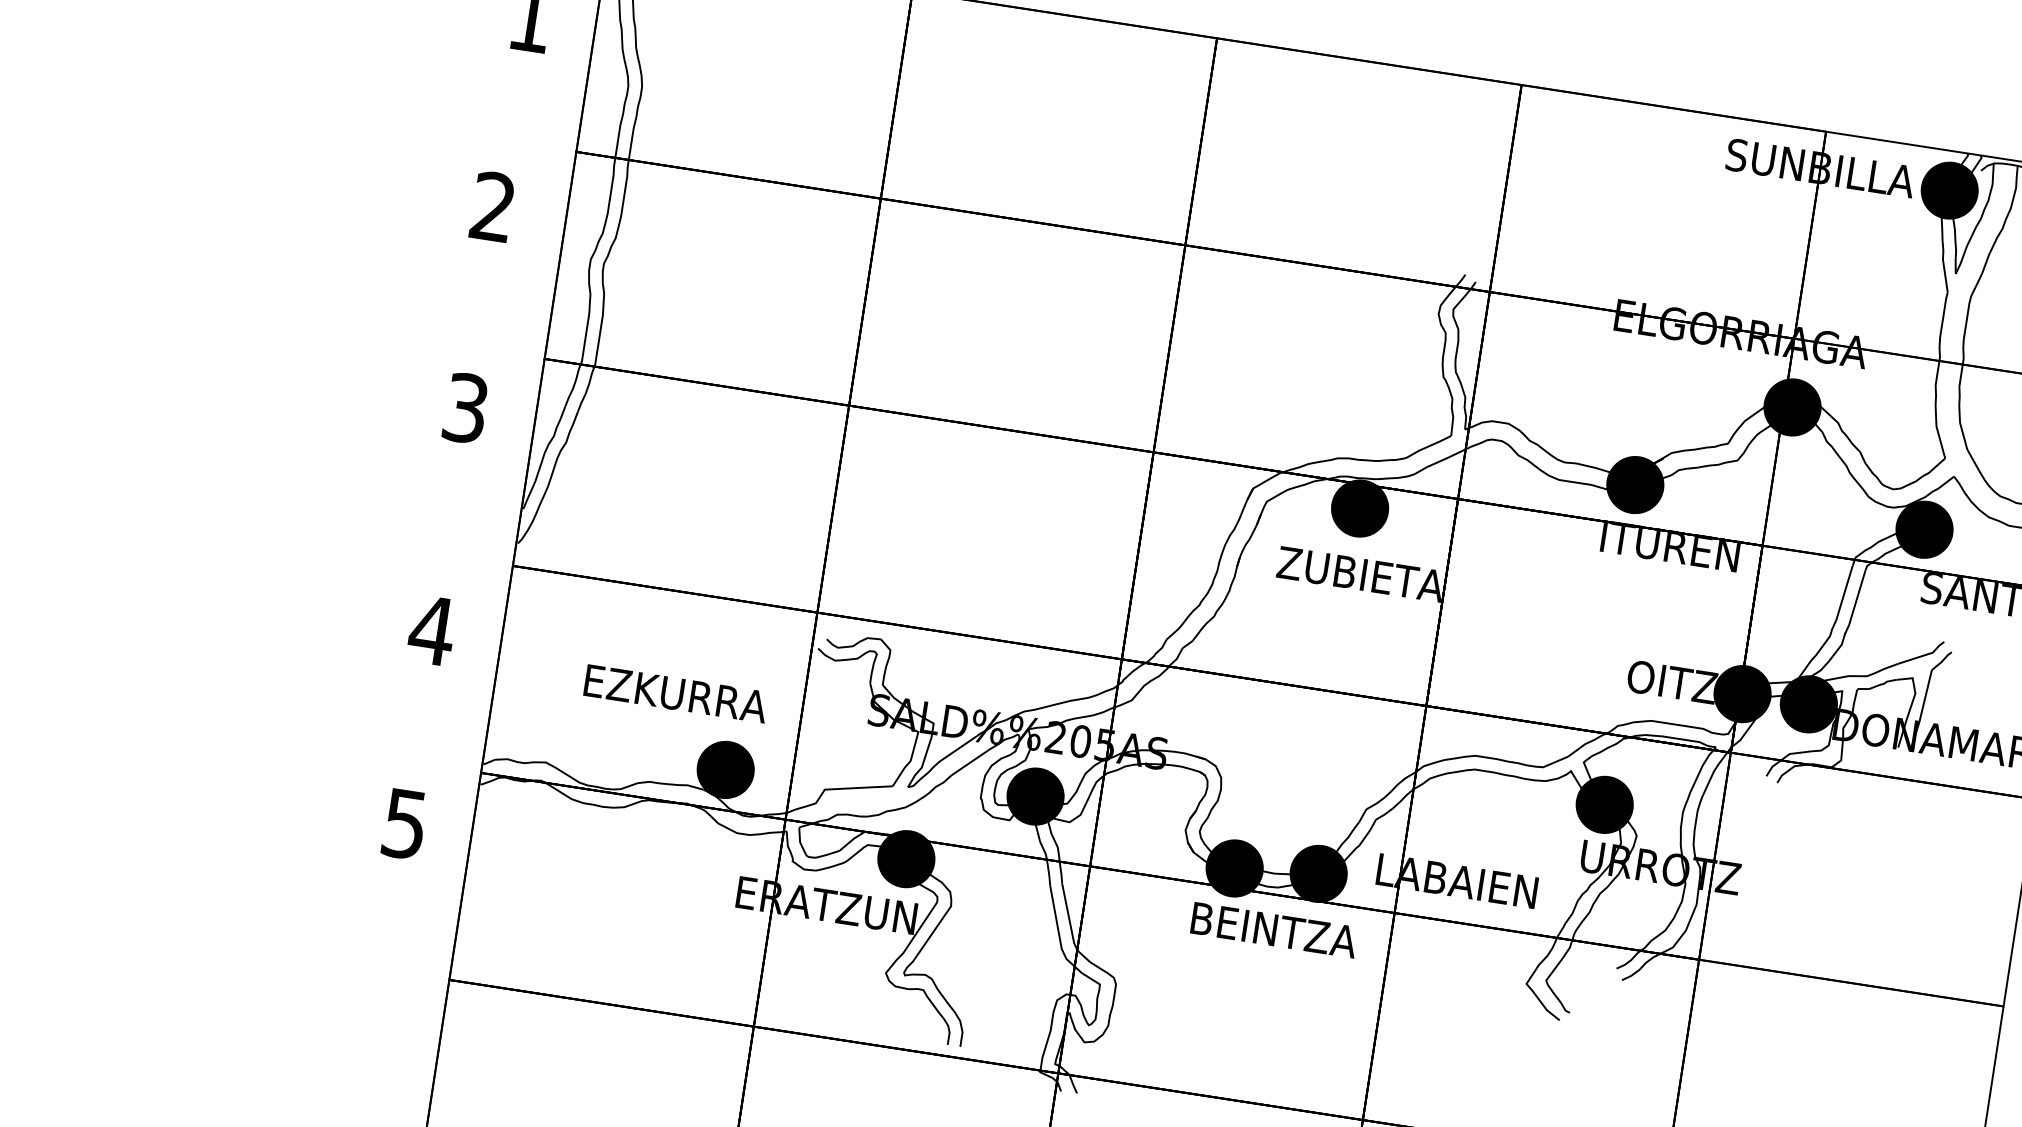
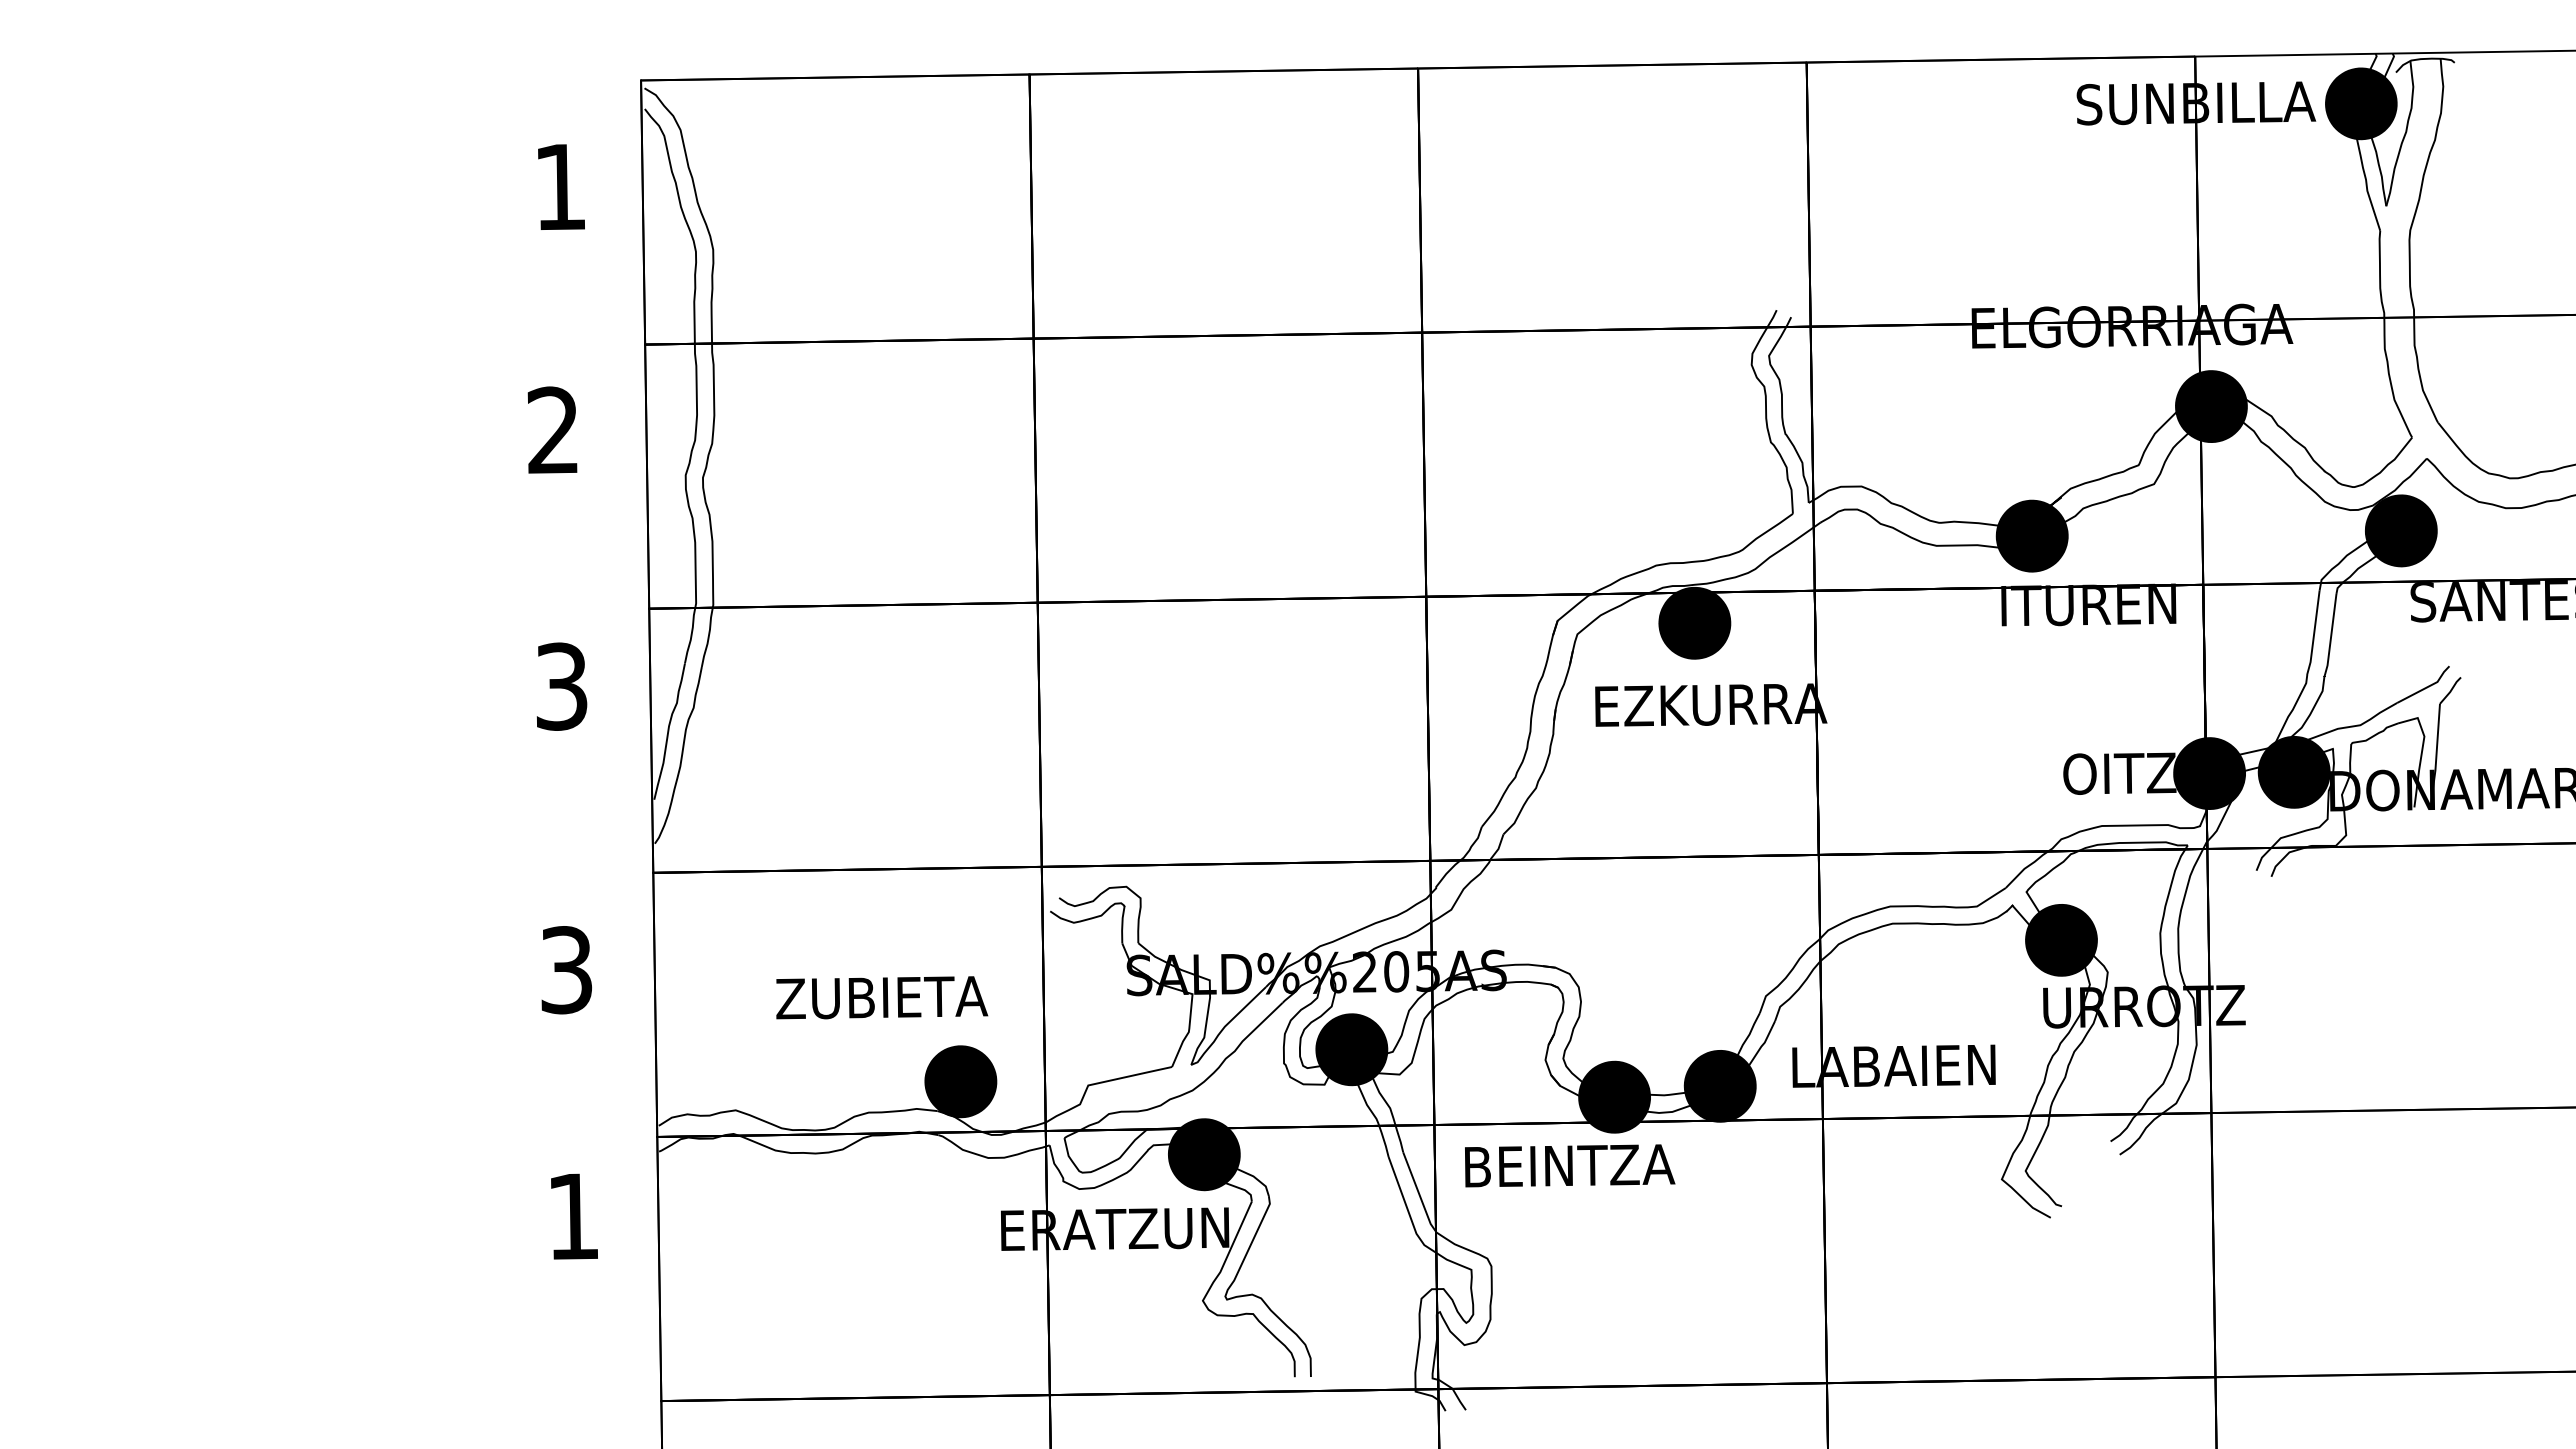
text: (1362, 574) -> (1711, 704), ZUBIETA -> EZKURRA
text: (432, 630) -> (566, 970), 4 -> 3
text: (676, 693) -> (883, 997), EZKURRA -> ZUBIETA
text: (405, 824) -> (573, 1216), 5 -> 1
text: (1274, 930) -> (1570, 1165), moved

